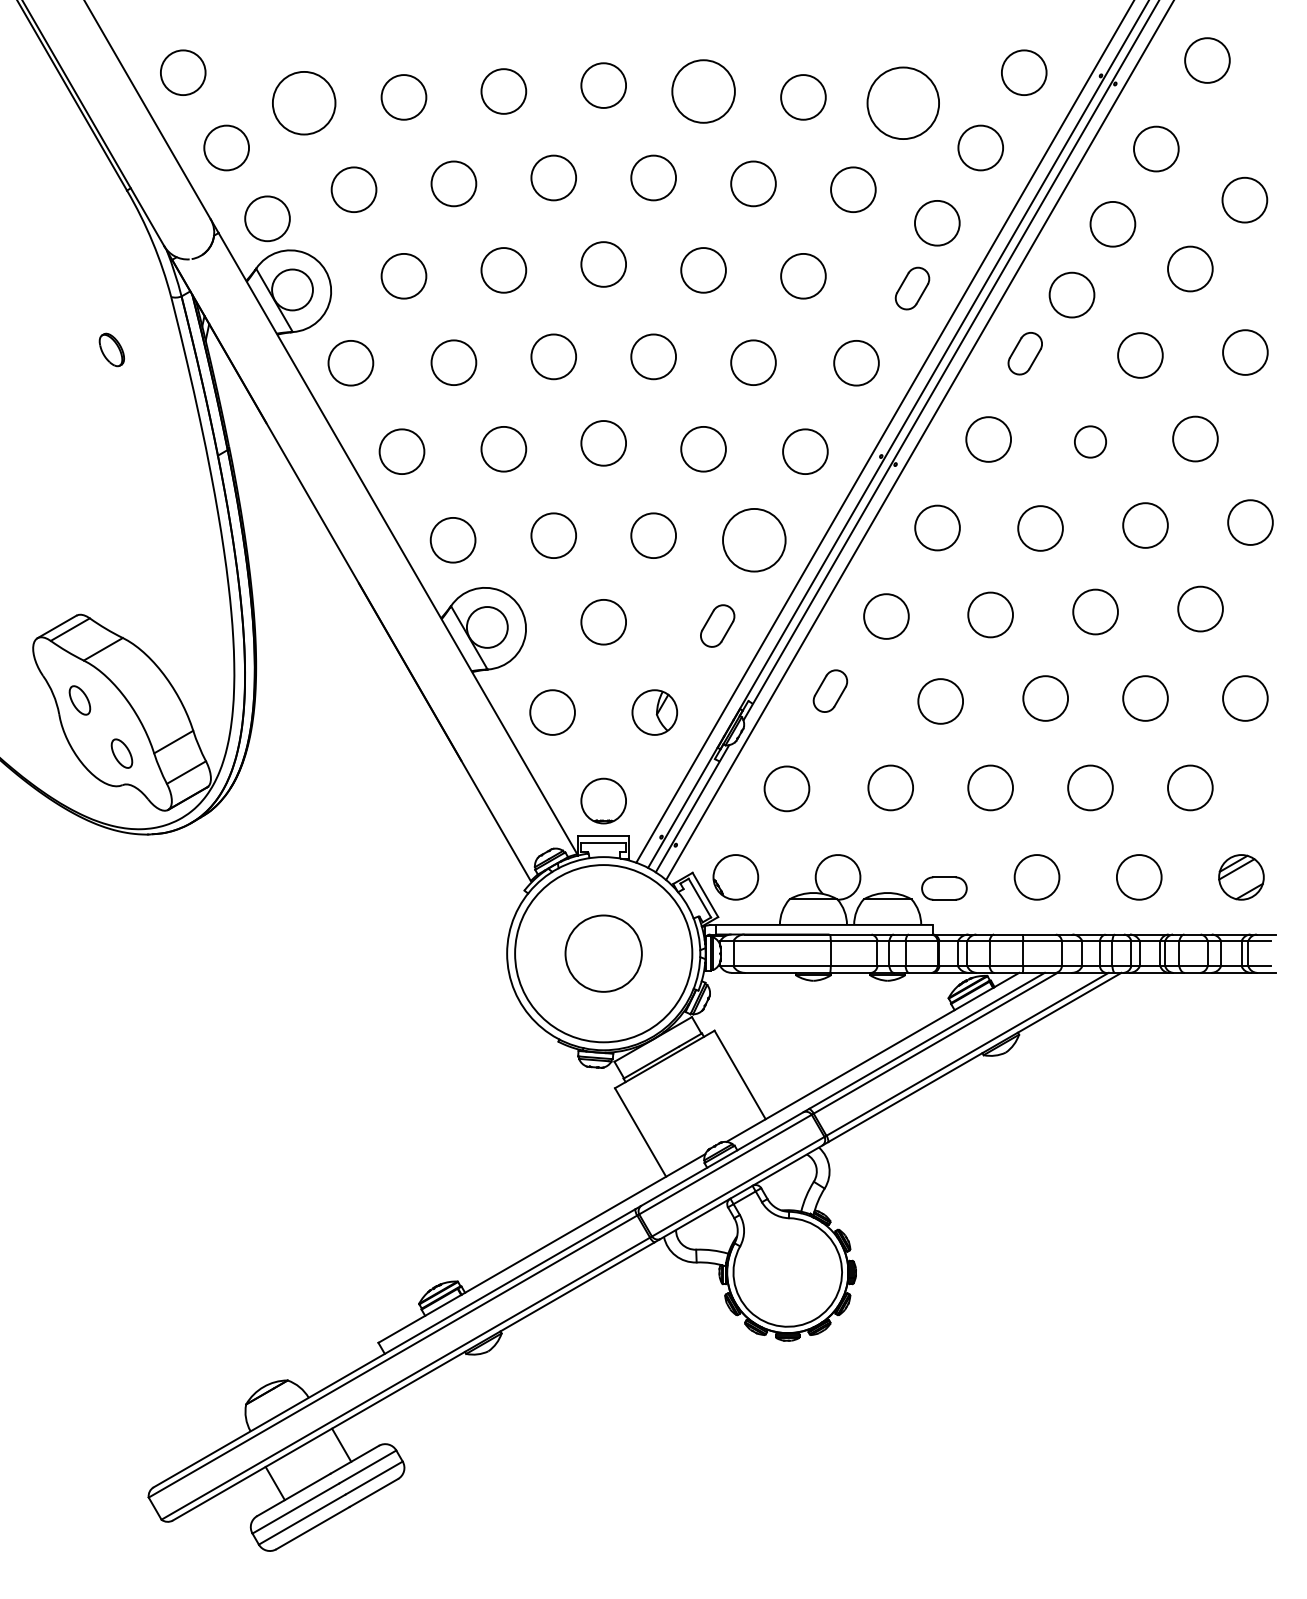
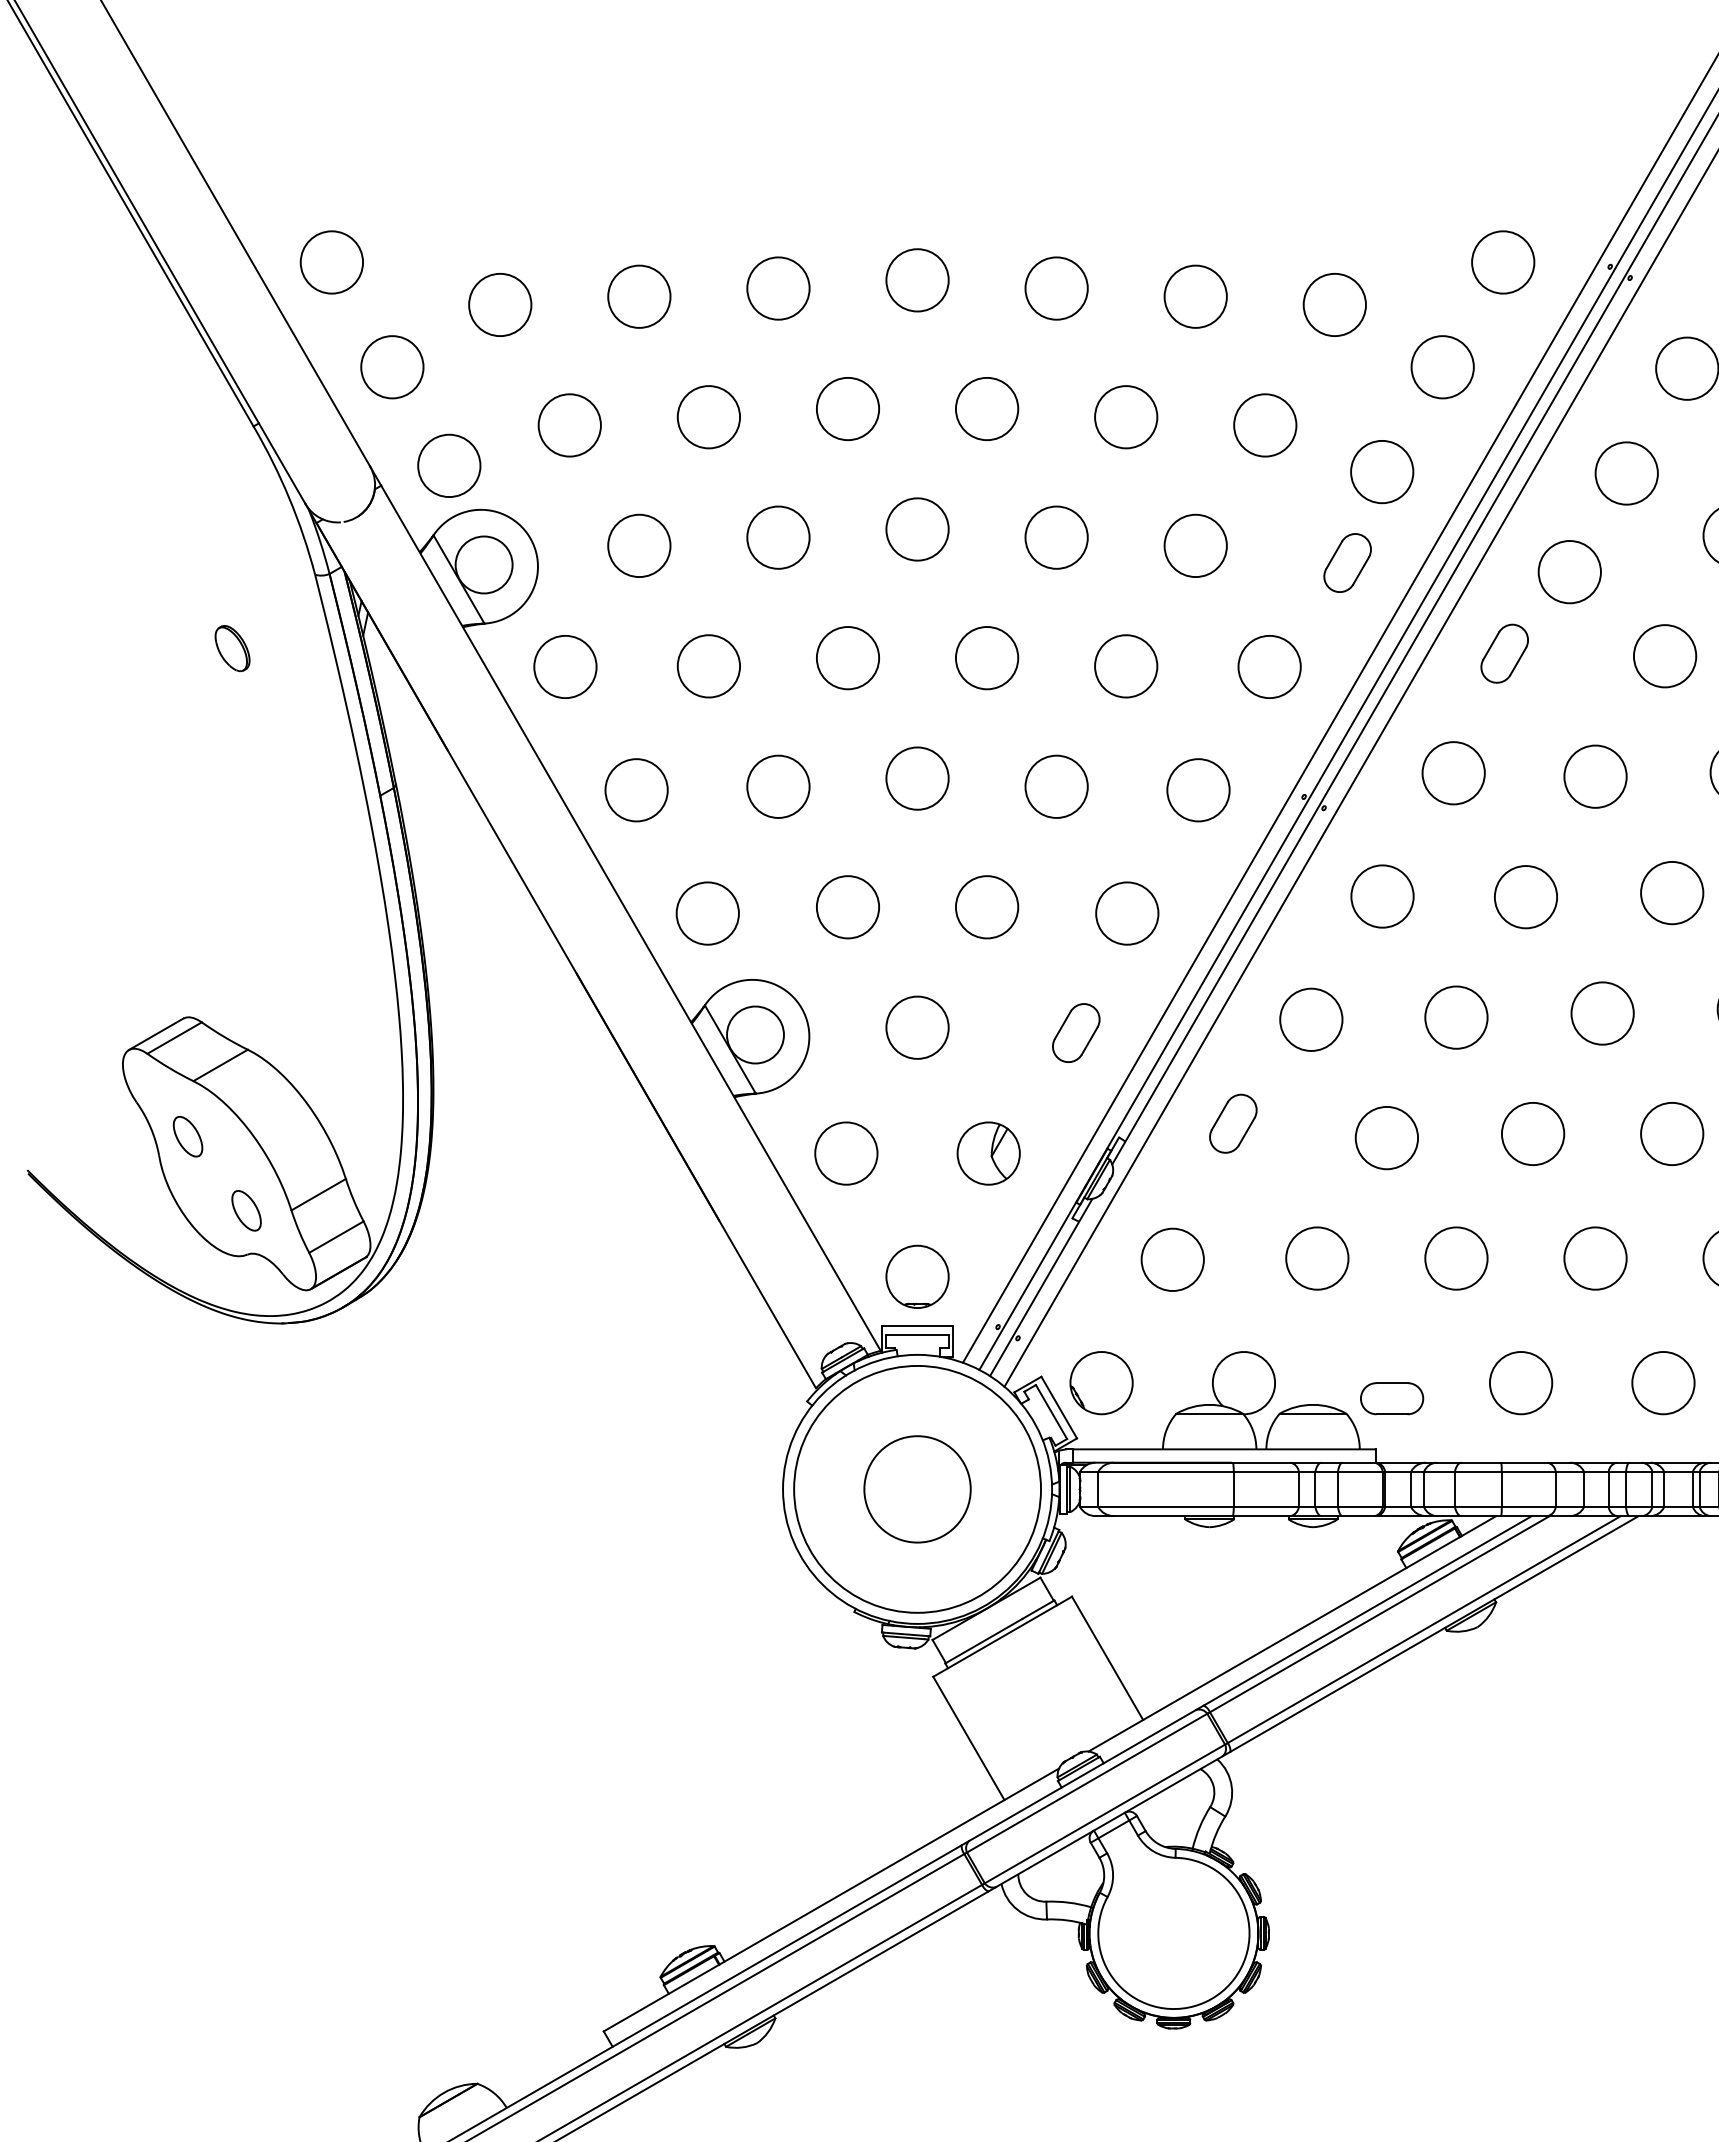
circle: (703, 91) -> (1056, 288), size x0.71
circle: (902, 102) -> (1333, 303), size x0.62
circle: (303, 103) -> (499, 305), size x0.71
circle: (1090, 441) -> (1595, 776), size x1.43
circle: (753, 539) -> (1126, 912), size x0.71

